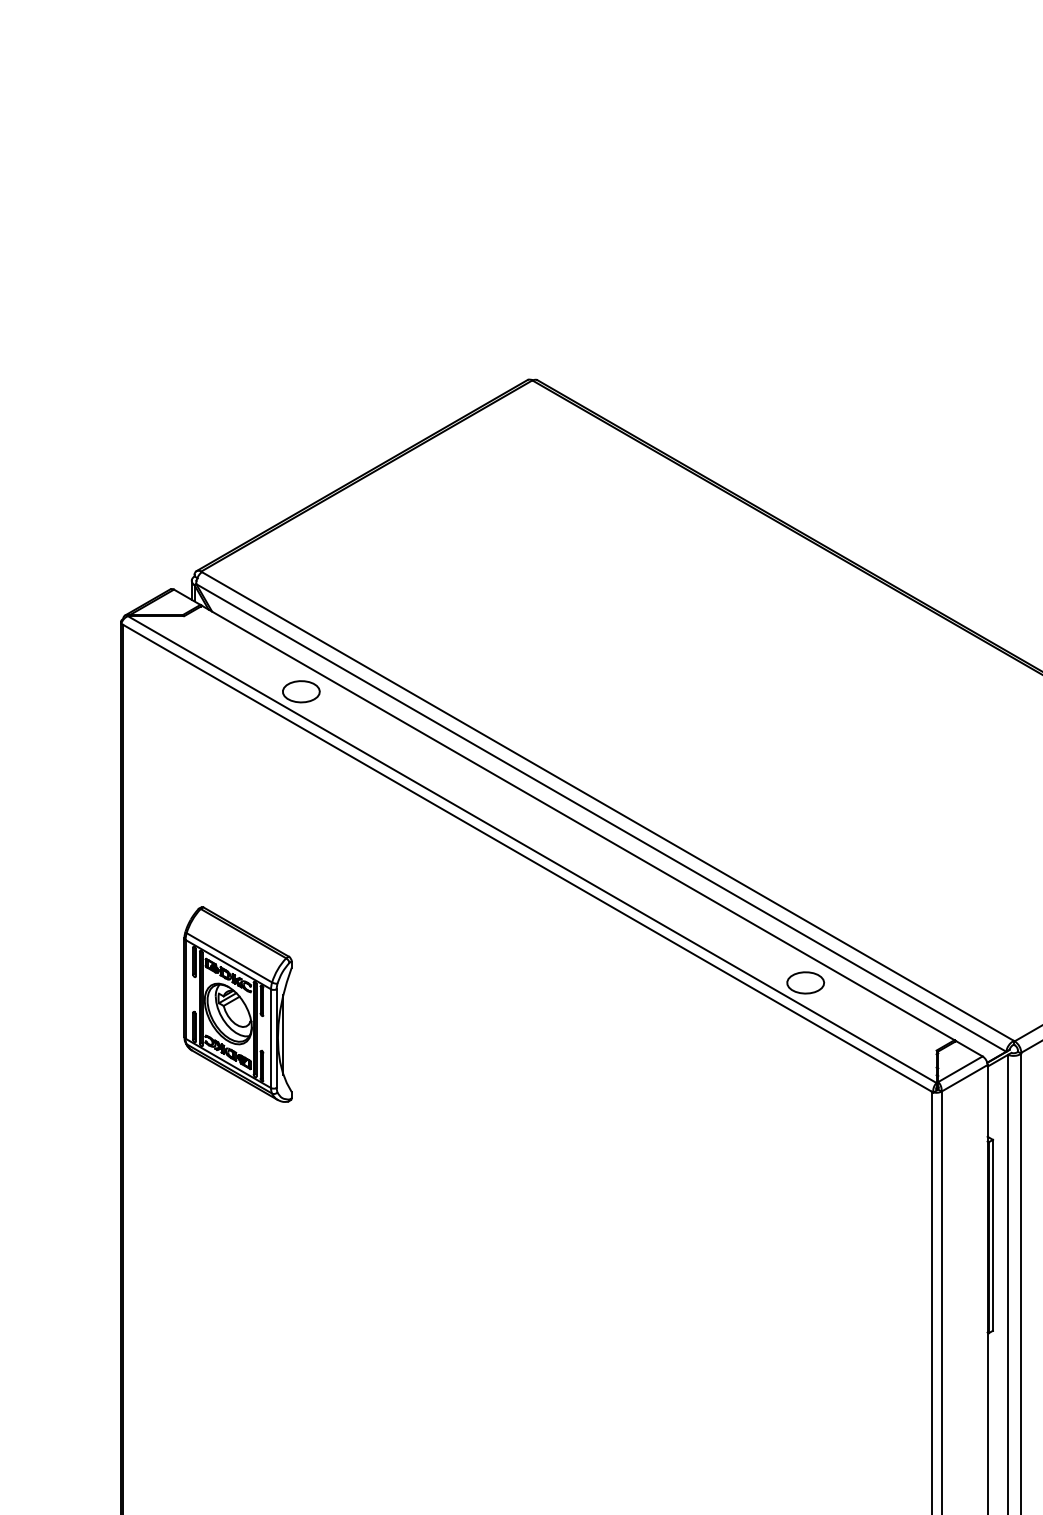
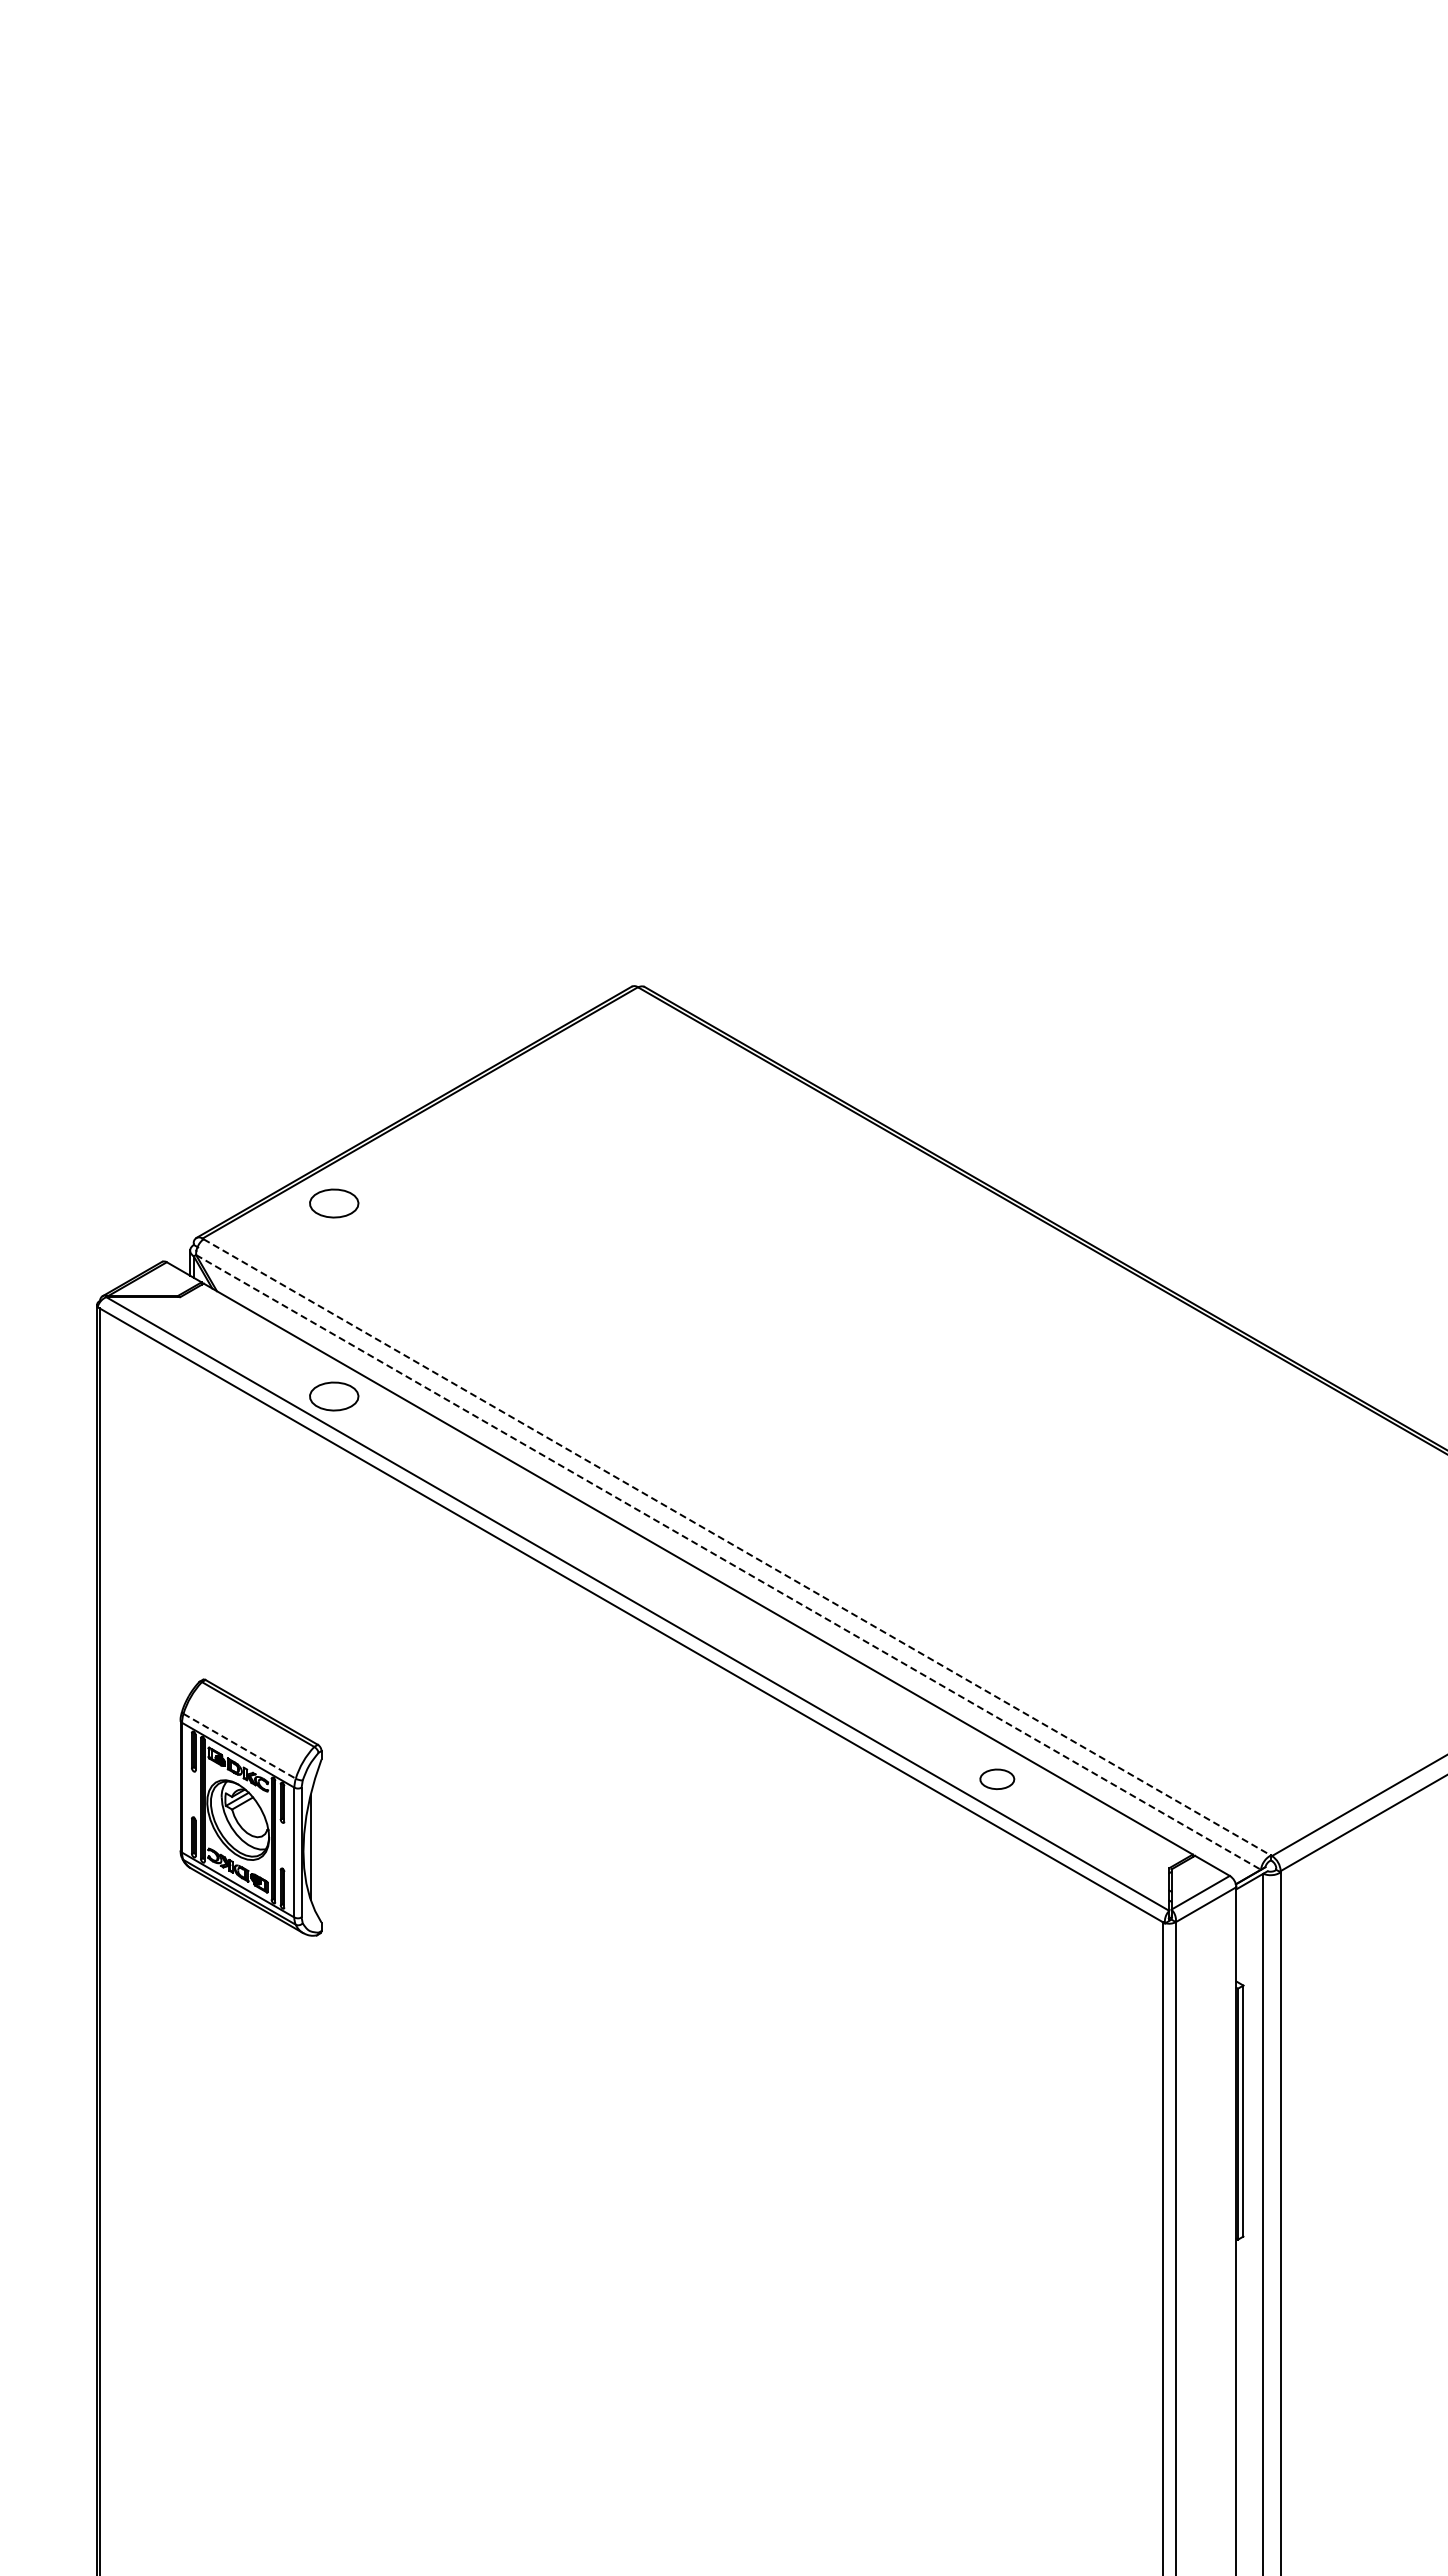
part: (301, 544) -> (334, 1203), added
line: (608, 806) -> (737, 1547), solid -> dashed
line: (601, 818) -> (728, 1562), solid -> dashed
line: (229, 957) -> (239, 1746), solid -> dashed
part: (805, 983) -> (997, 1779), size x0.7

